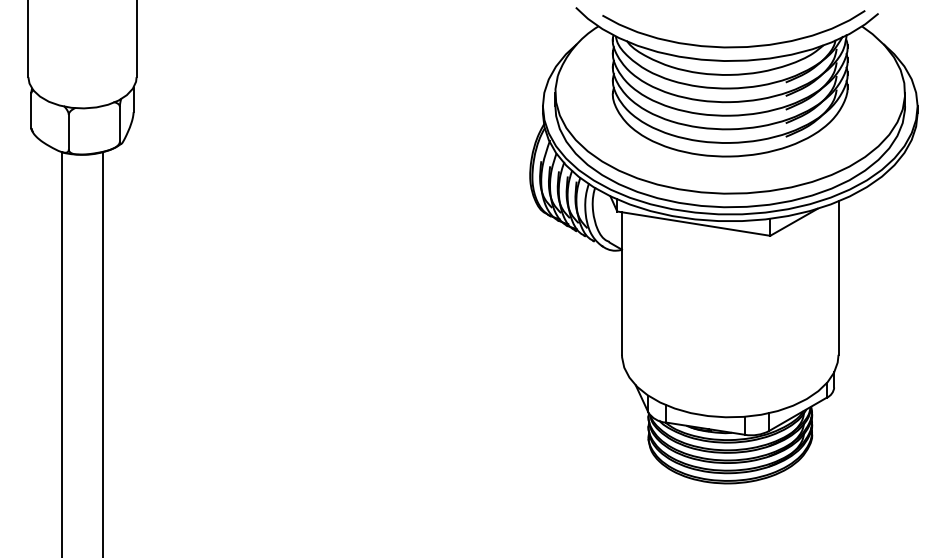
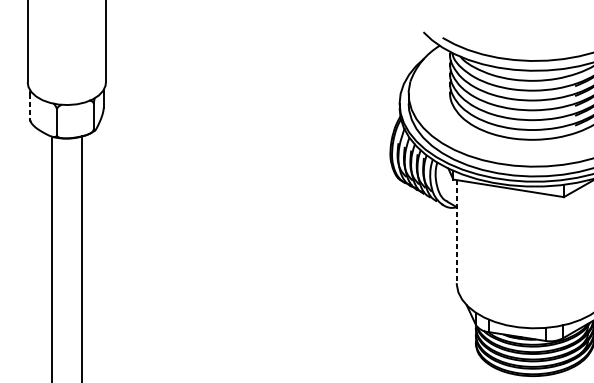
line: (31, 111) -> (29, 107), solid -> dashed
line: (622, 284) -> (457, 232), solid -> dashed

